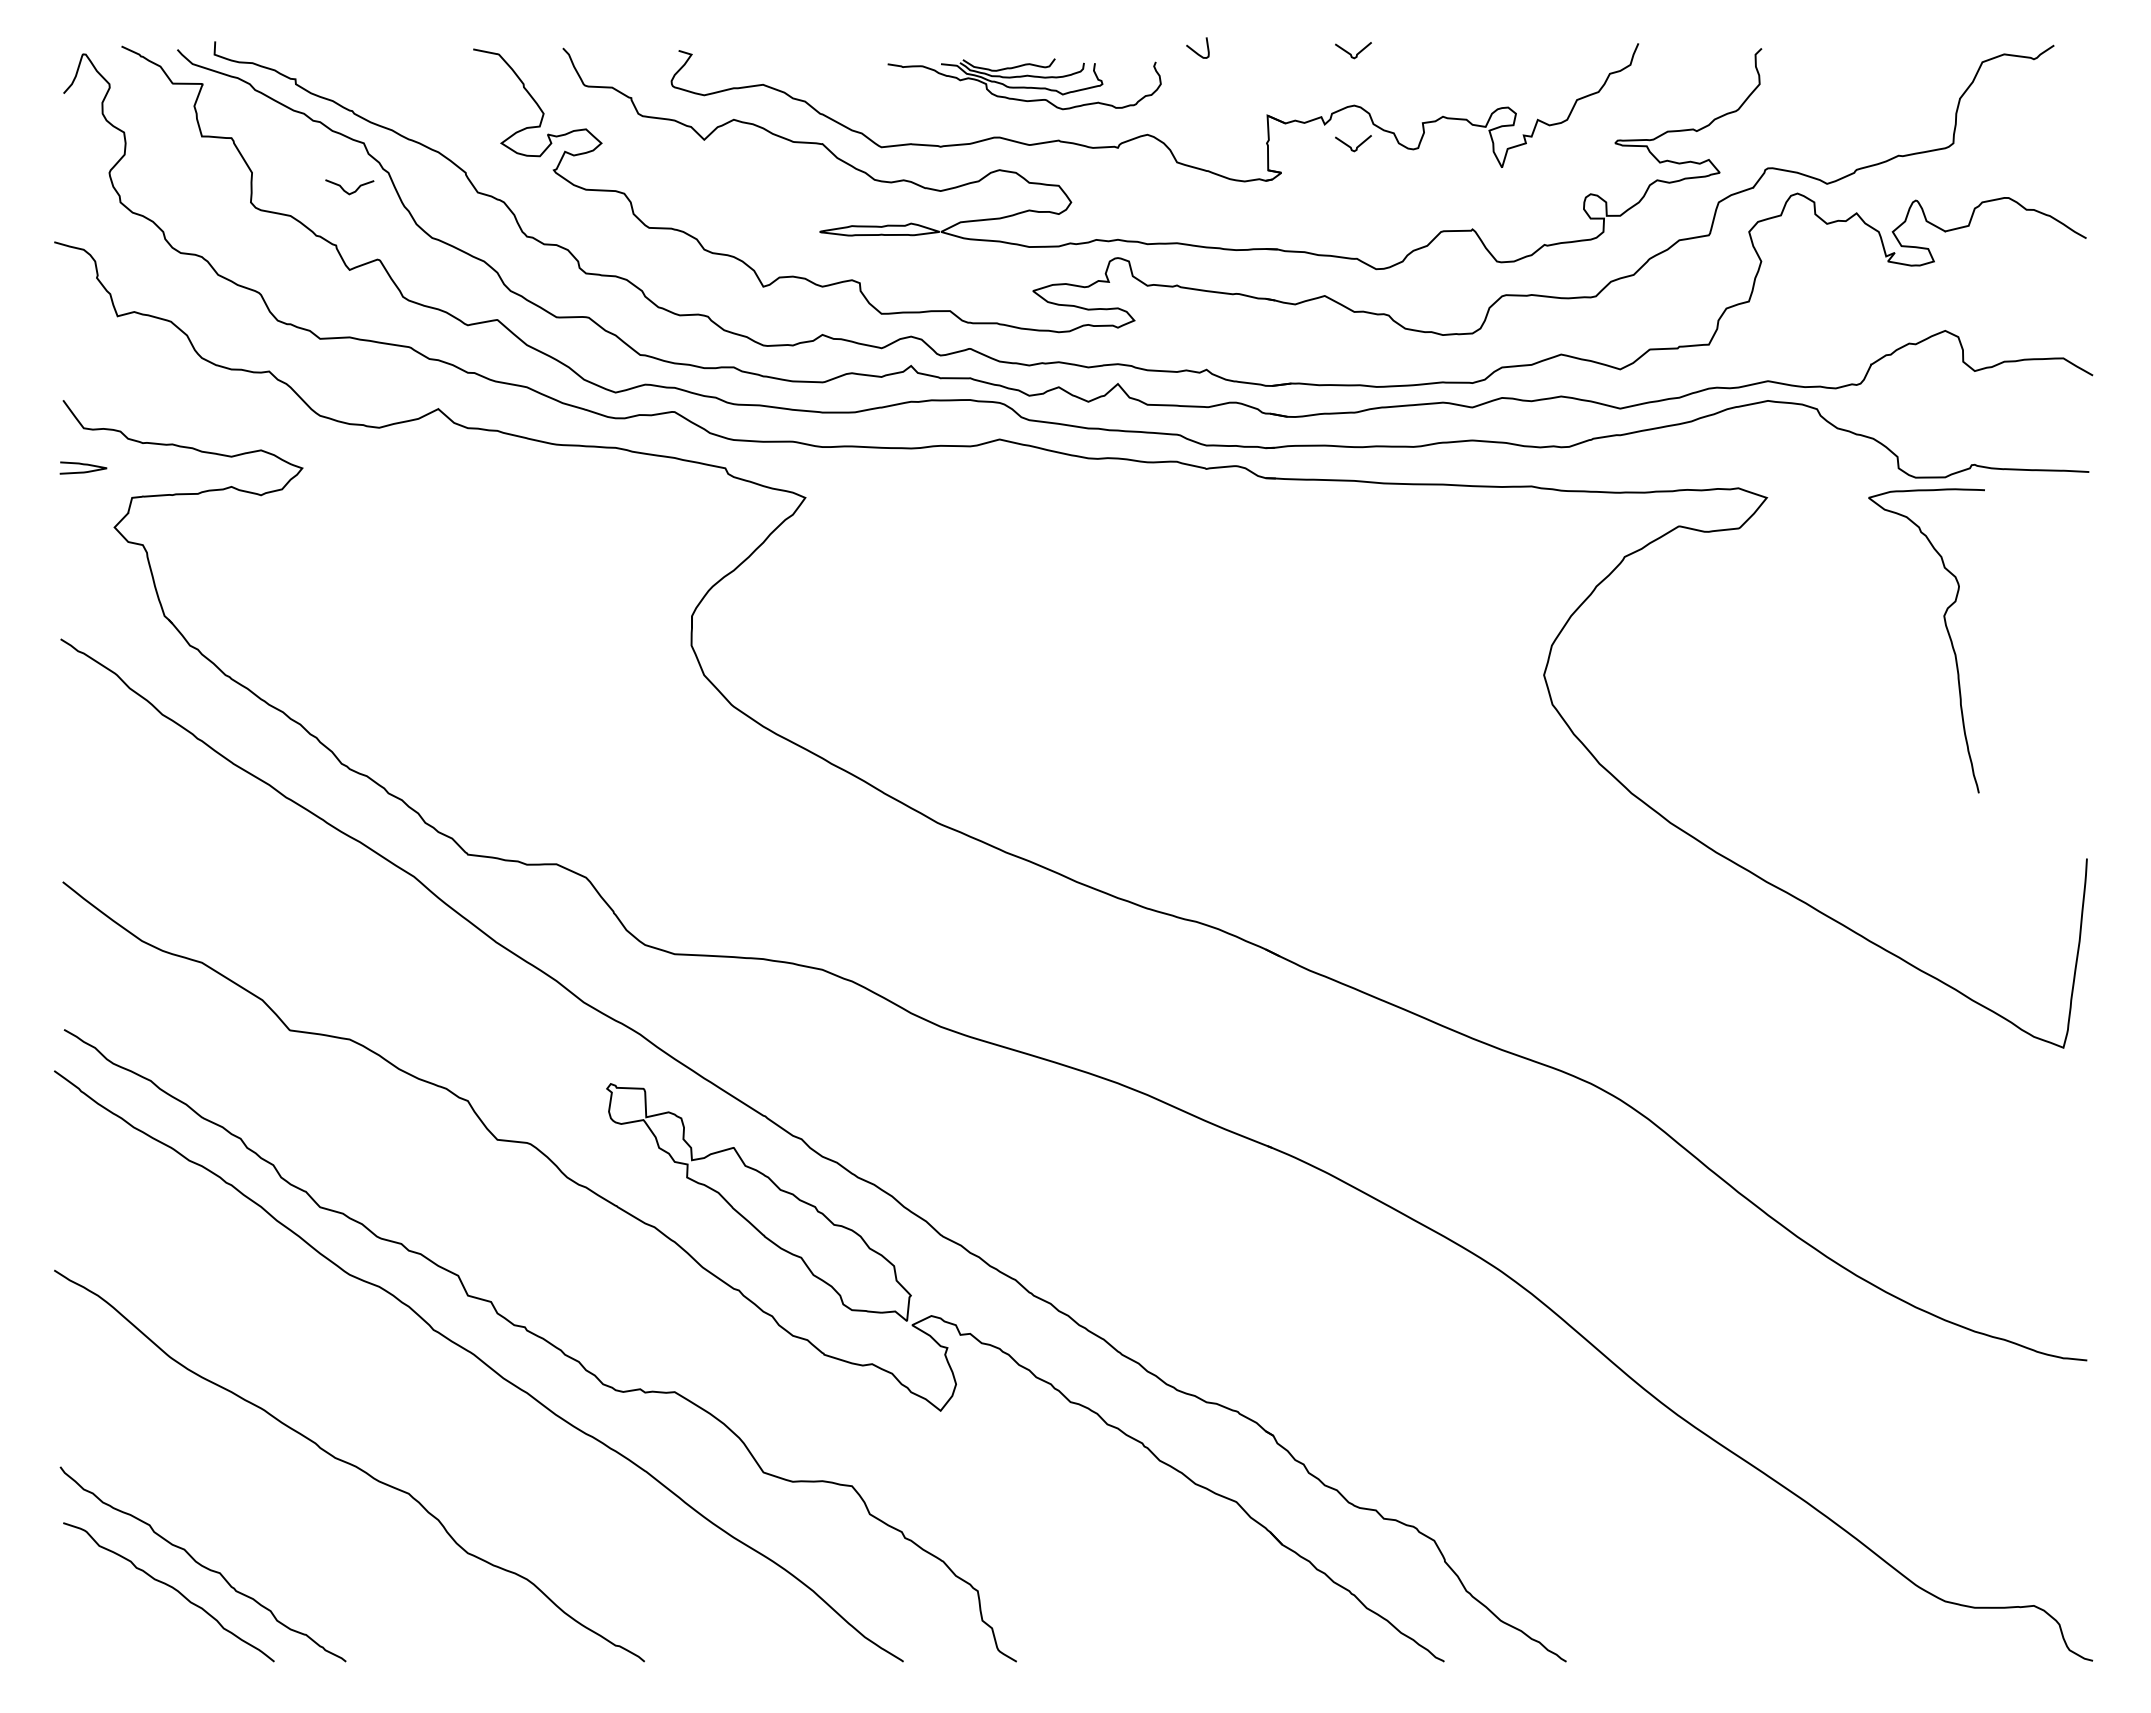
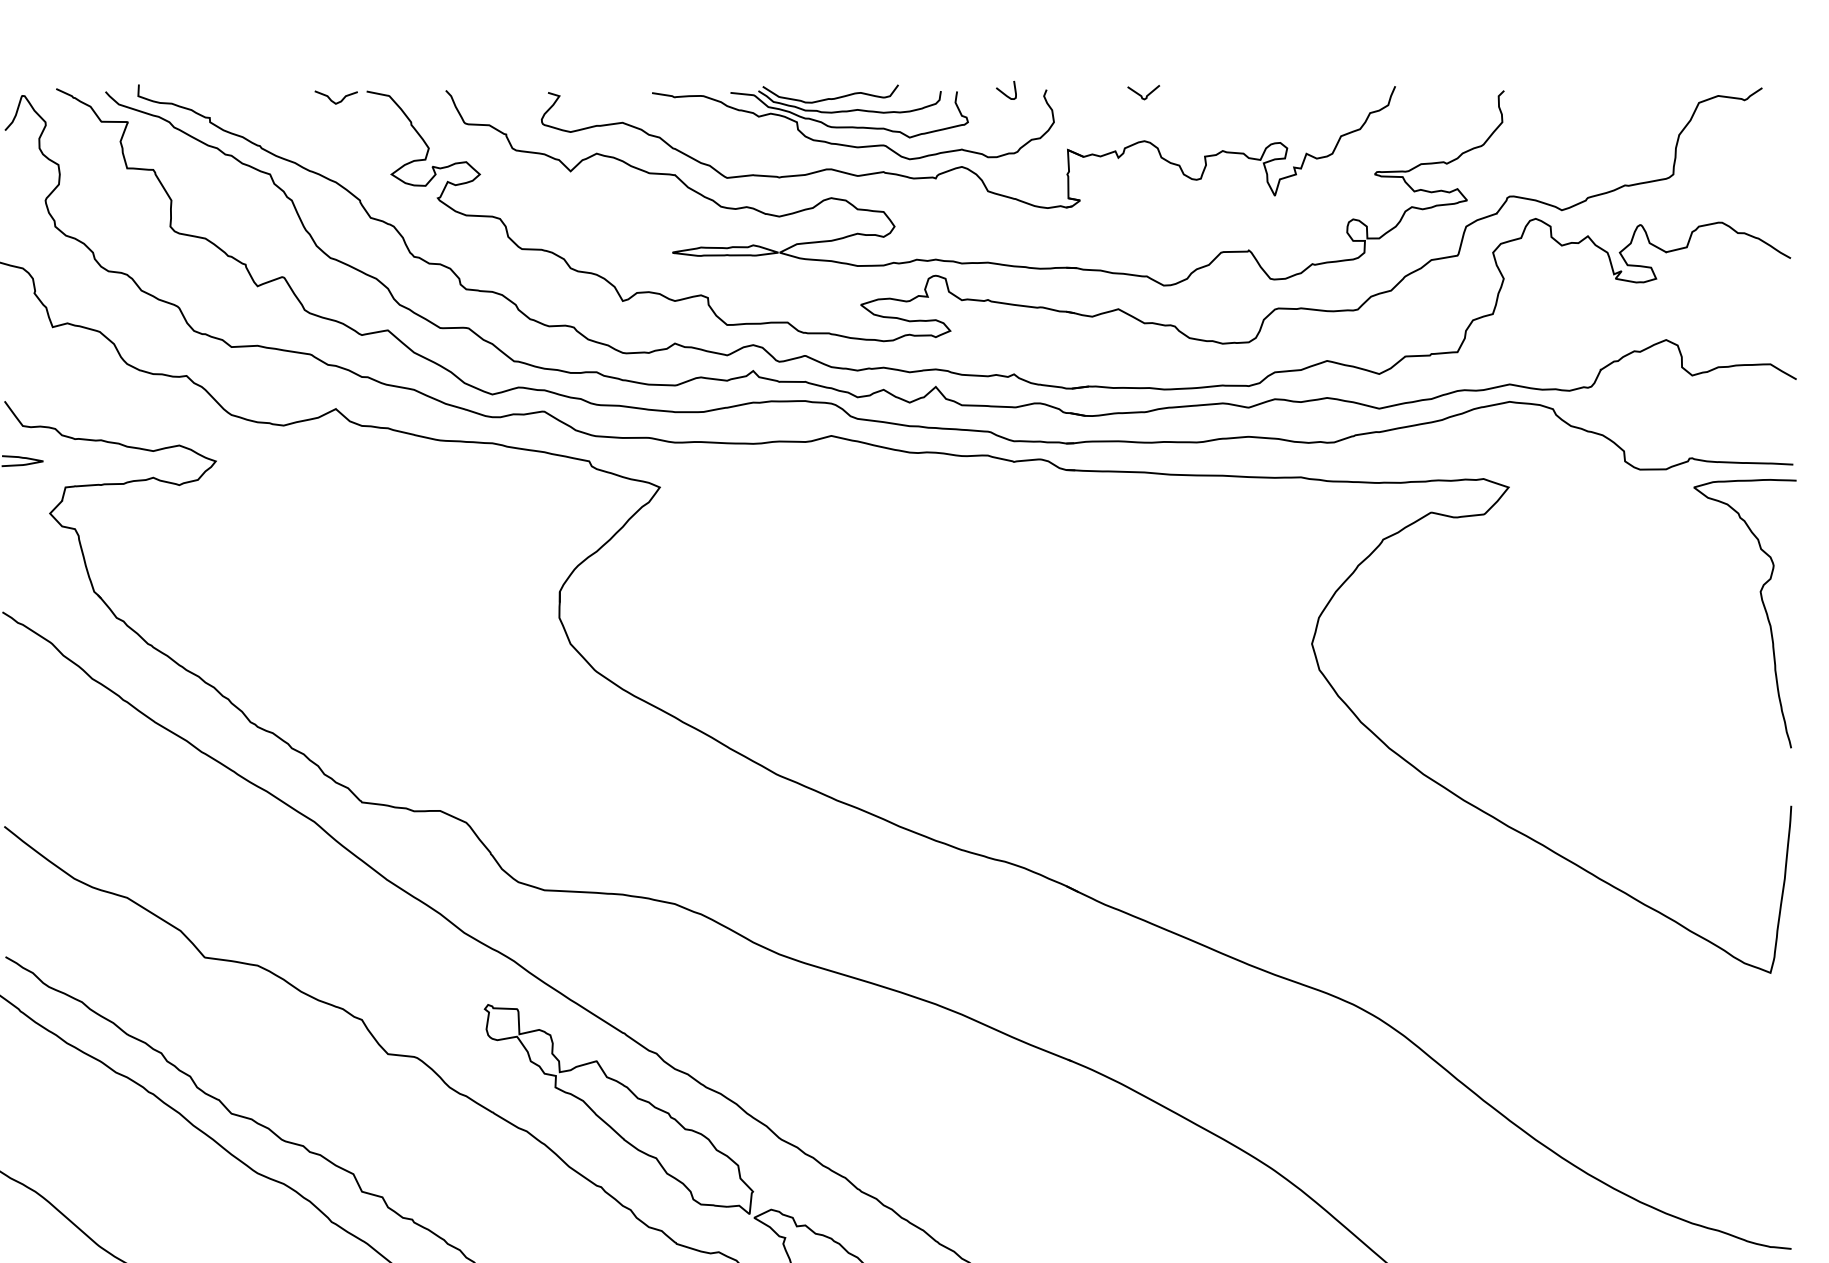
part: (1024, 83) -> (853, 121), size x1.67
curve: (1350, 146) -> (1141, 177), removed
curve: (347, 191) -> (334, 101), moved
curve: (1947, 633) -> (1763, 607), moved

